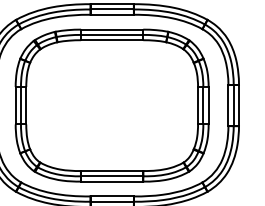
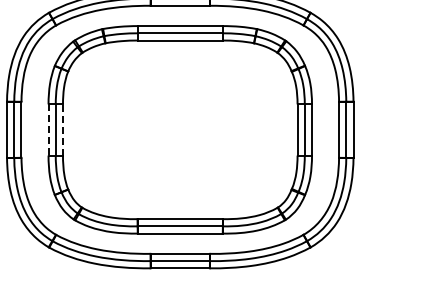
line: (15, 106) -> (48, 130), solid -> dashed
line: (25, 106) -> (62, 130), solid -> dashed

